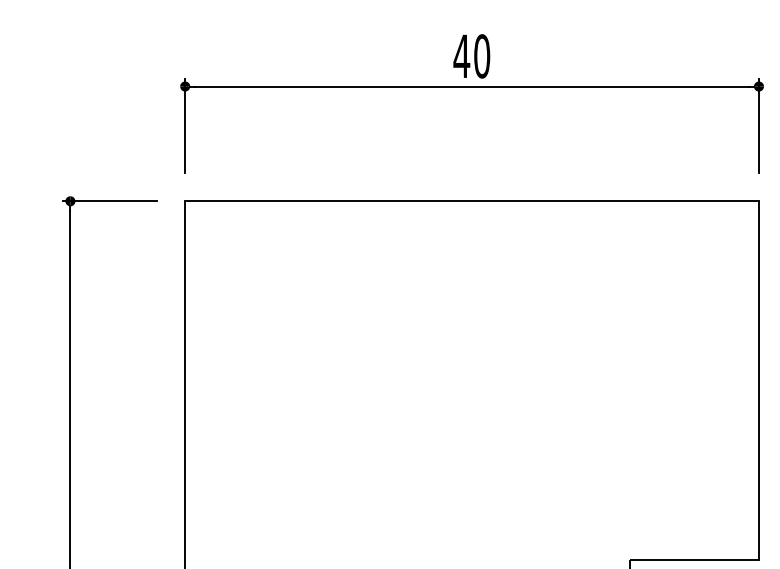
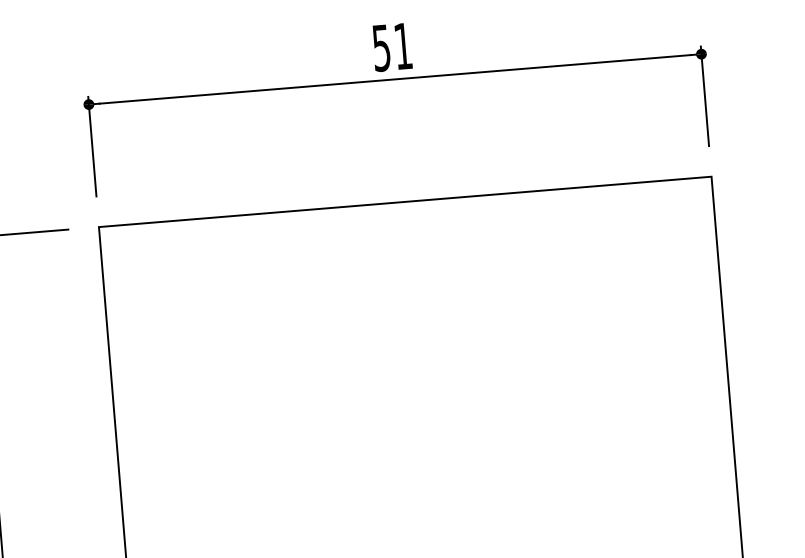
text: (471, 56) -> (391, 47), 40 -> 51

